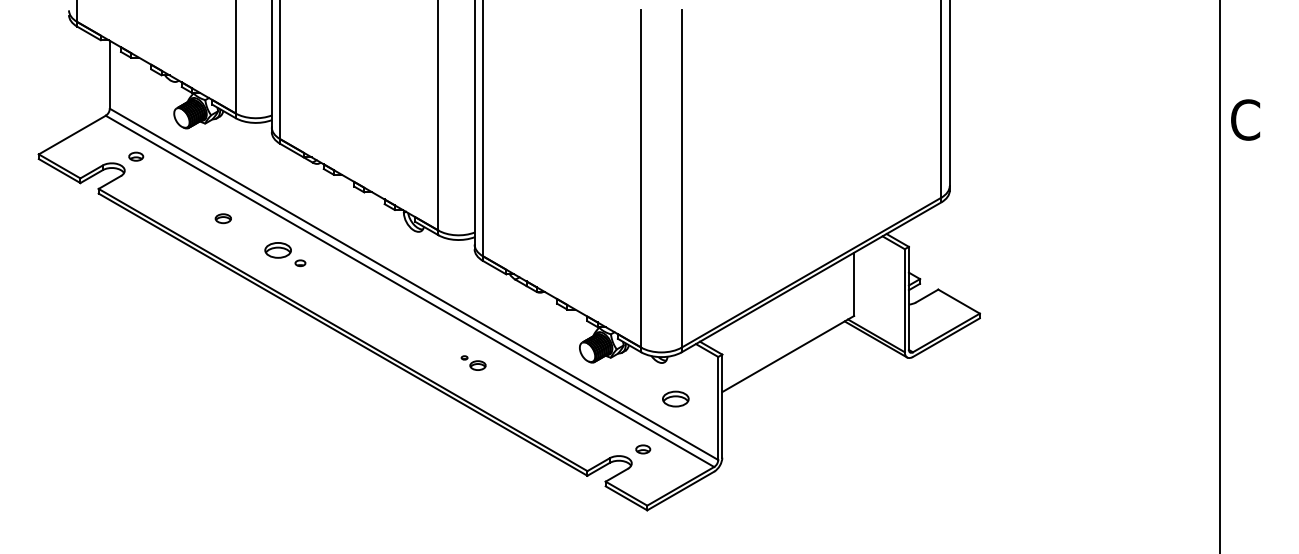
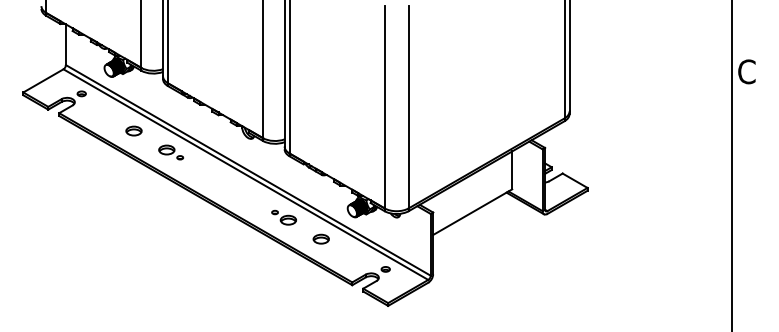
part: (222, 217) -> (133, 130), size x1.67
part: (472, 362) -> (283, 217), size x1.67
part: (674, 397) -> (320, 238), moved

